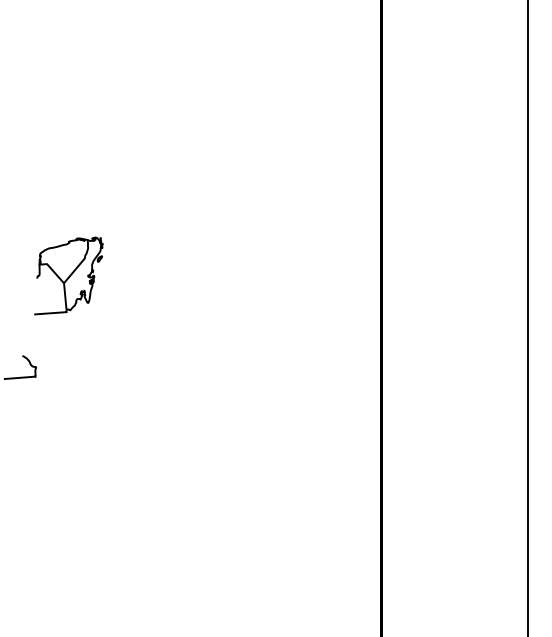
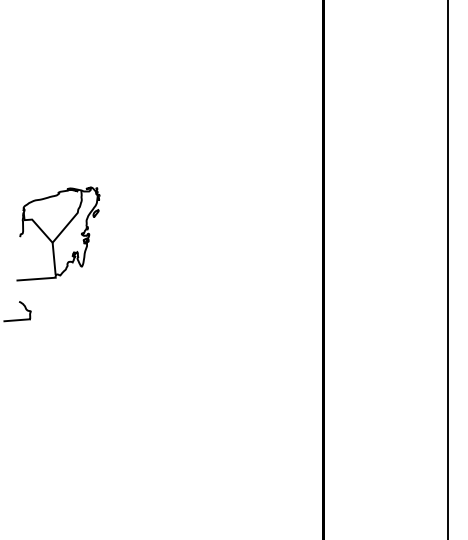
part: (68, 275) -> (58, 233), size x1.43

